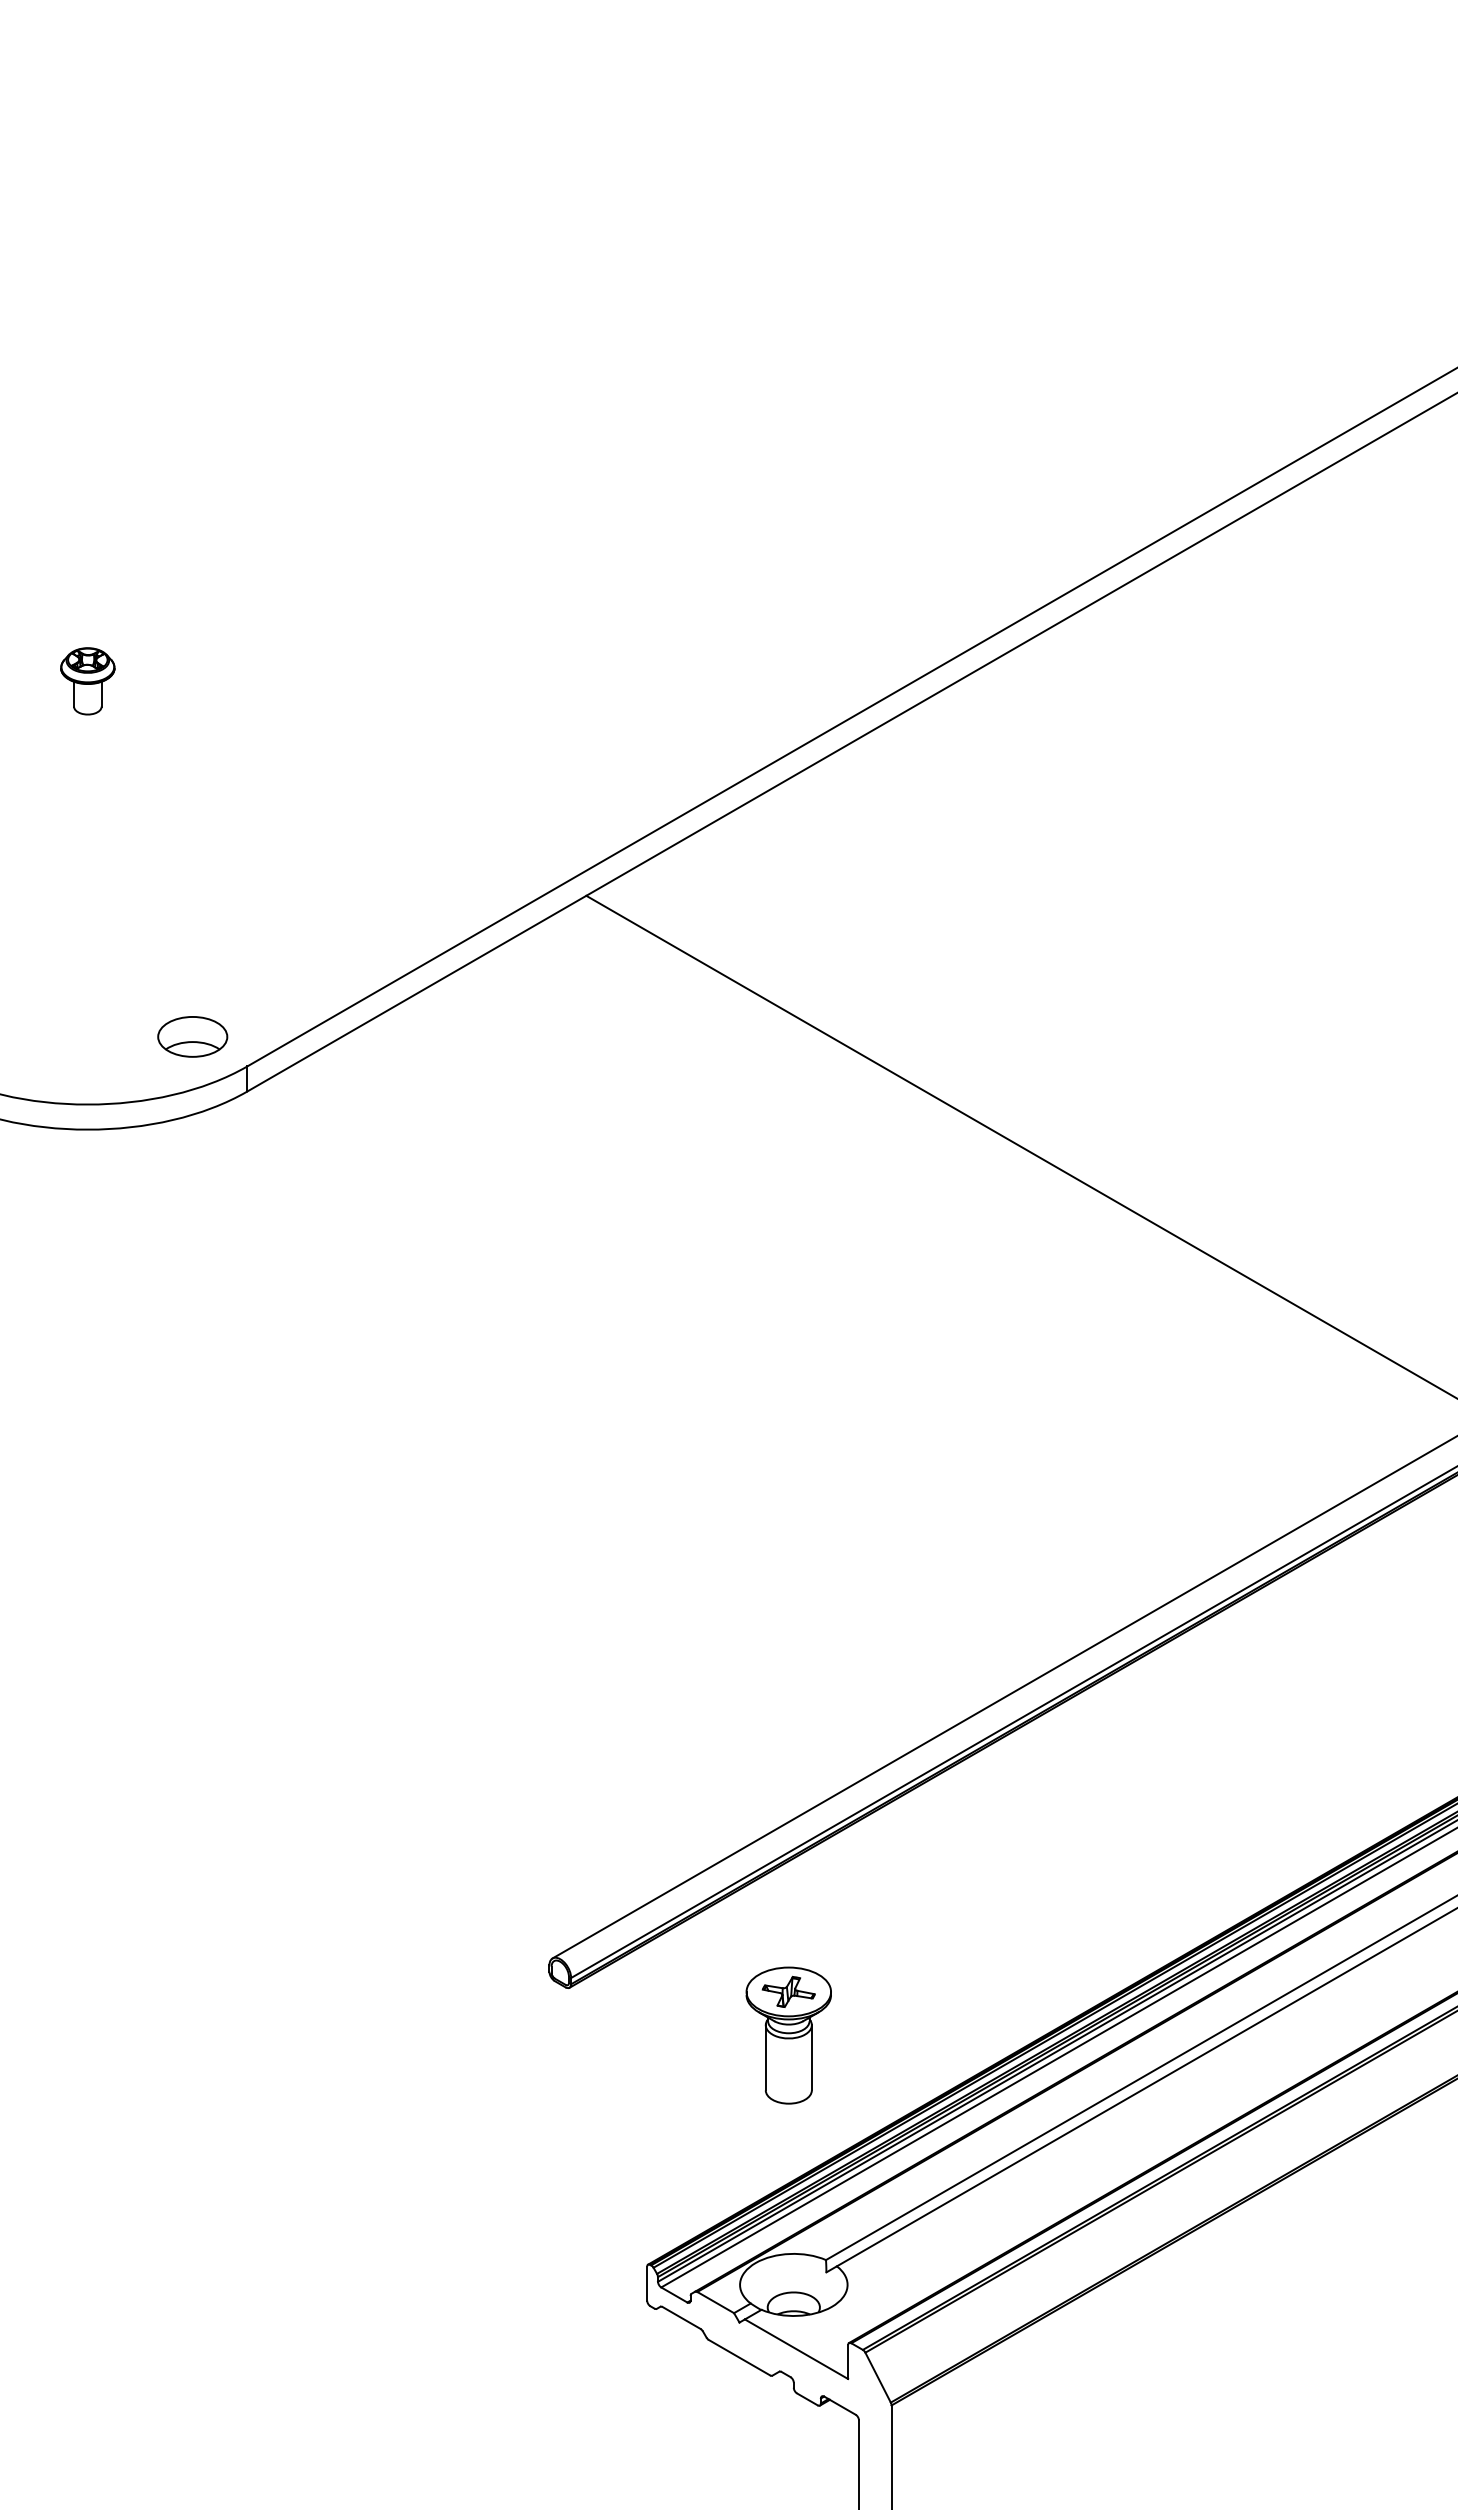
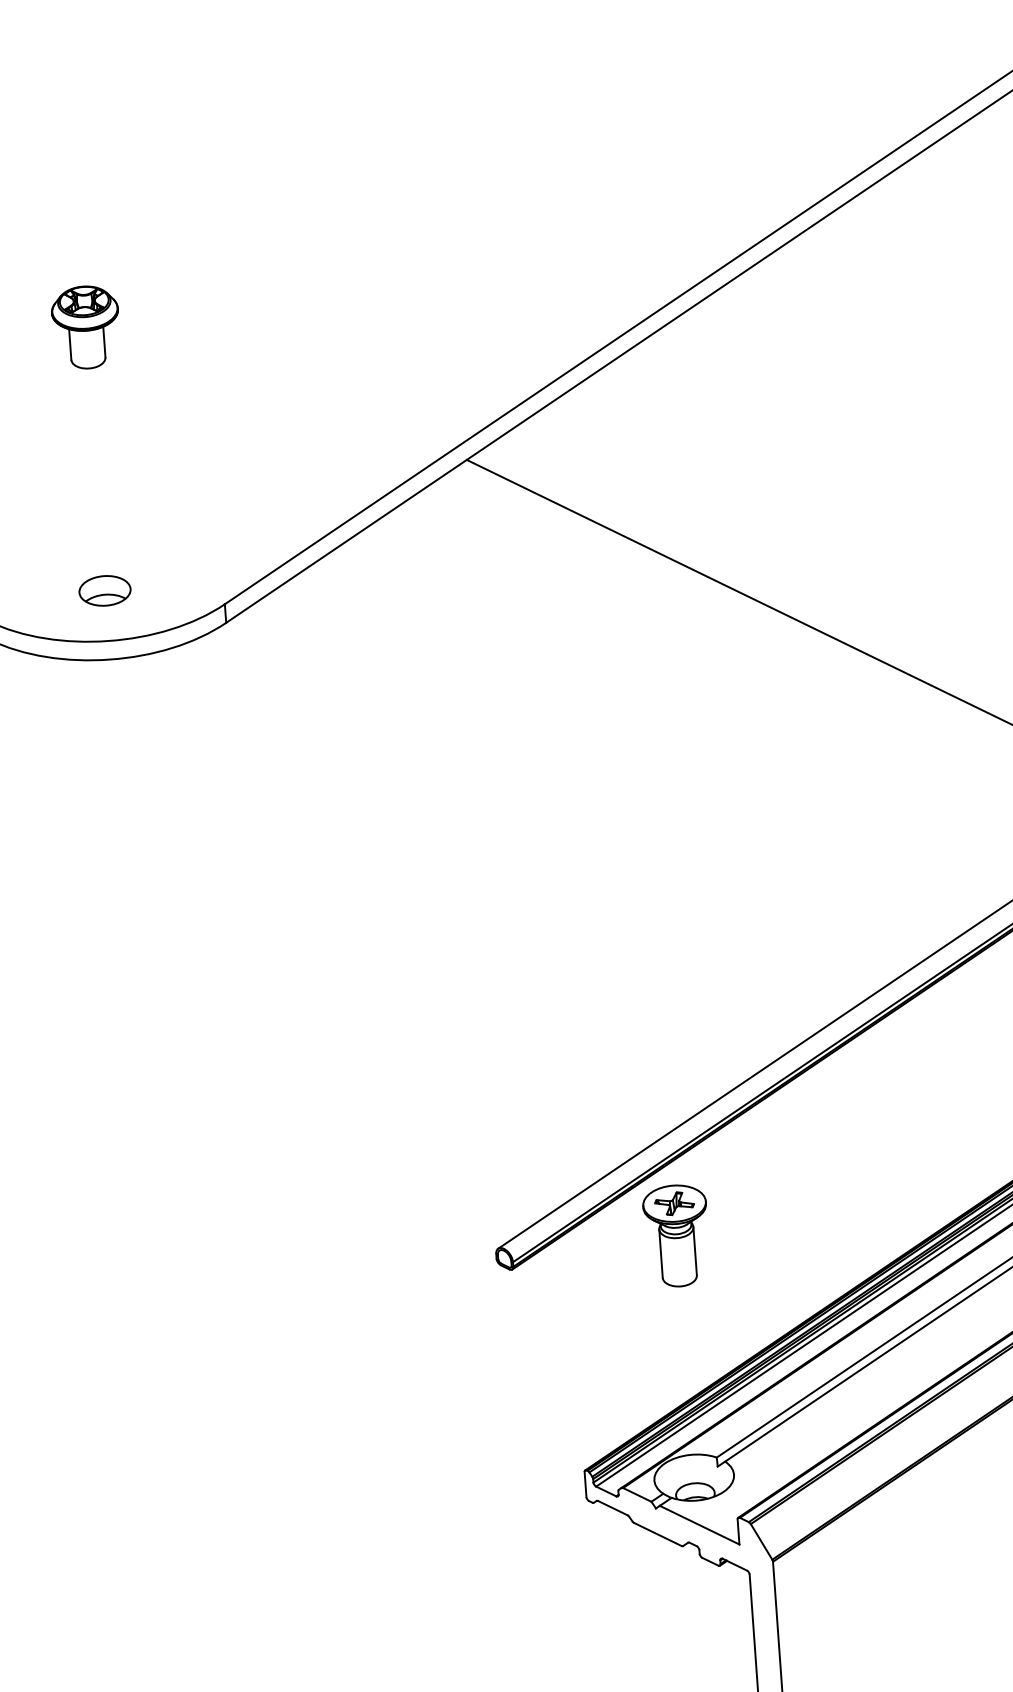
part: (87, 681) -> (86, 327), size x1.67
part: (192, 1036) -> (104, 590), moved
part: (788, 2035) -> (676, 1235), moved

